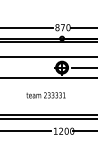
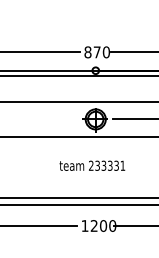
text: (45, 95) -> (91, 166), moved

